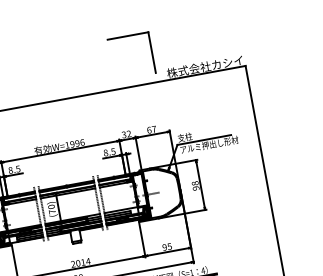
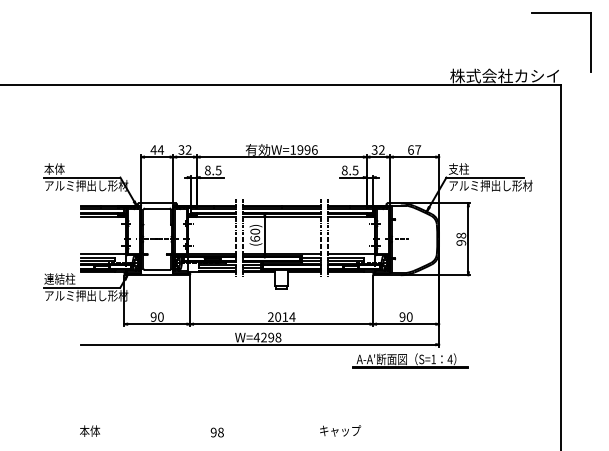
part: (128, 36) -> (561, 13), moved
text: (52, 211) -> (255, 238), (70) -> (60)
text: (169, 246) -> (409, 316), 95 -> 90

